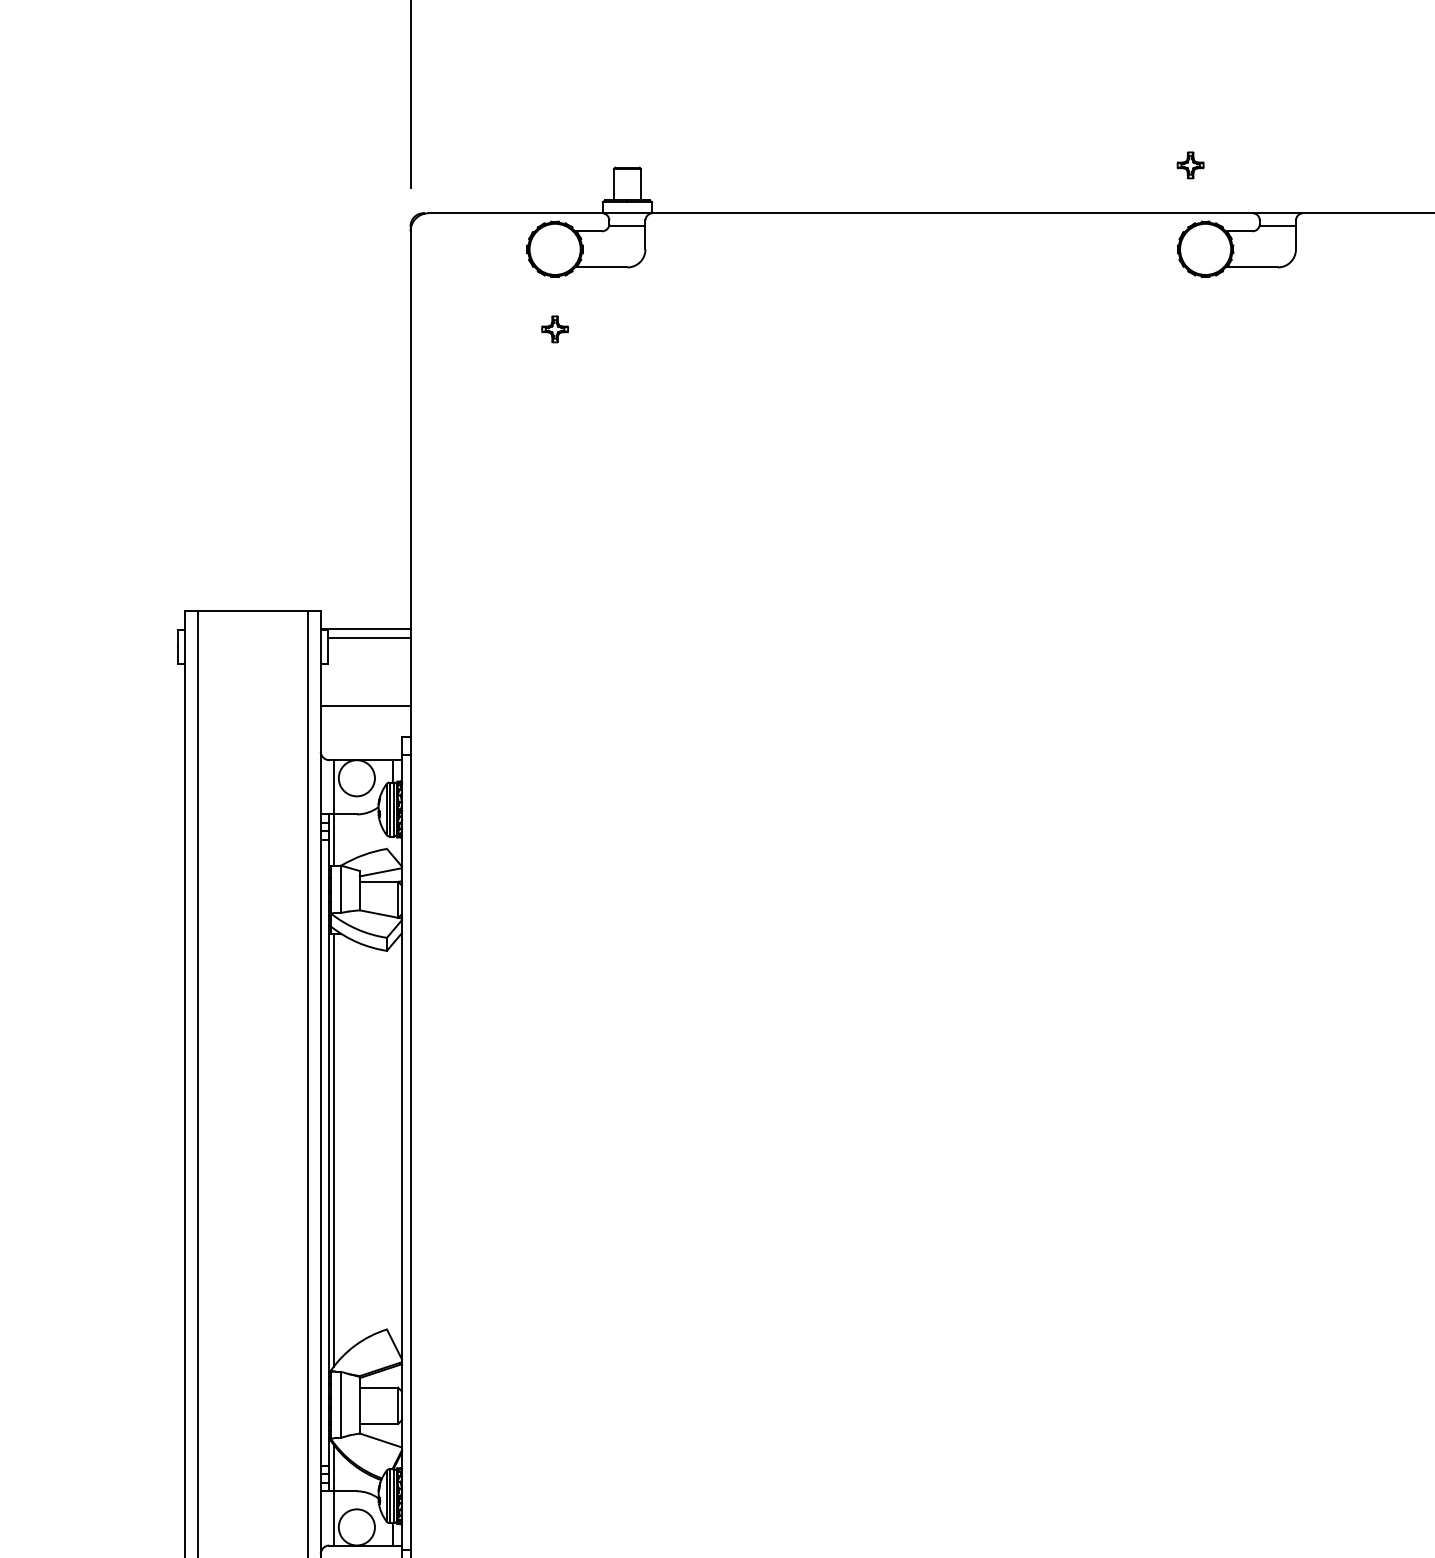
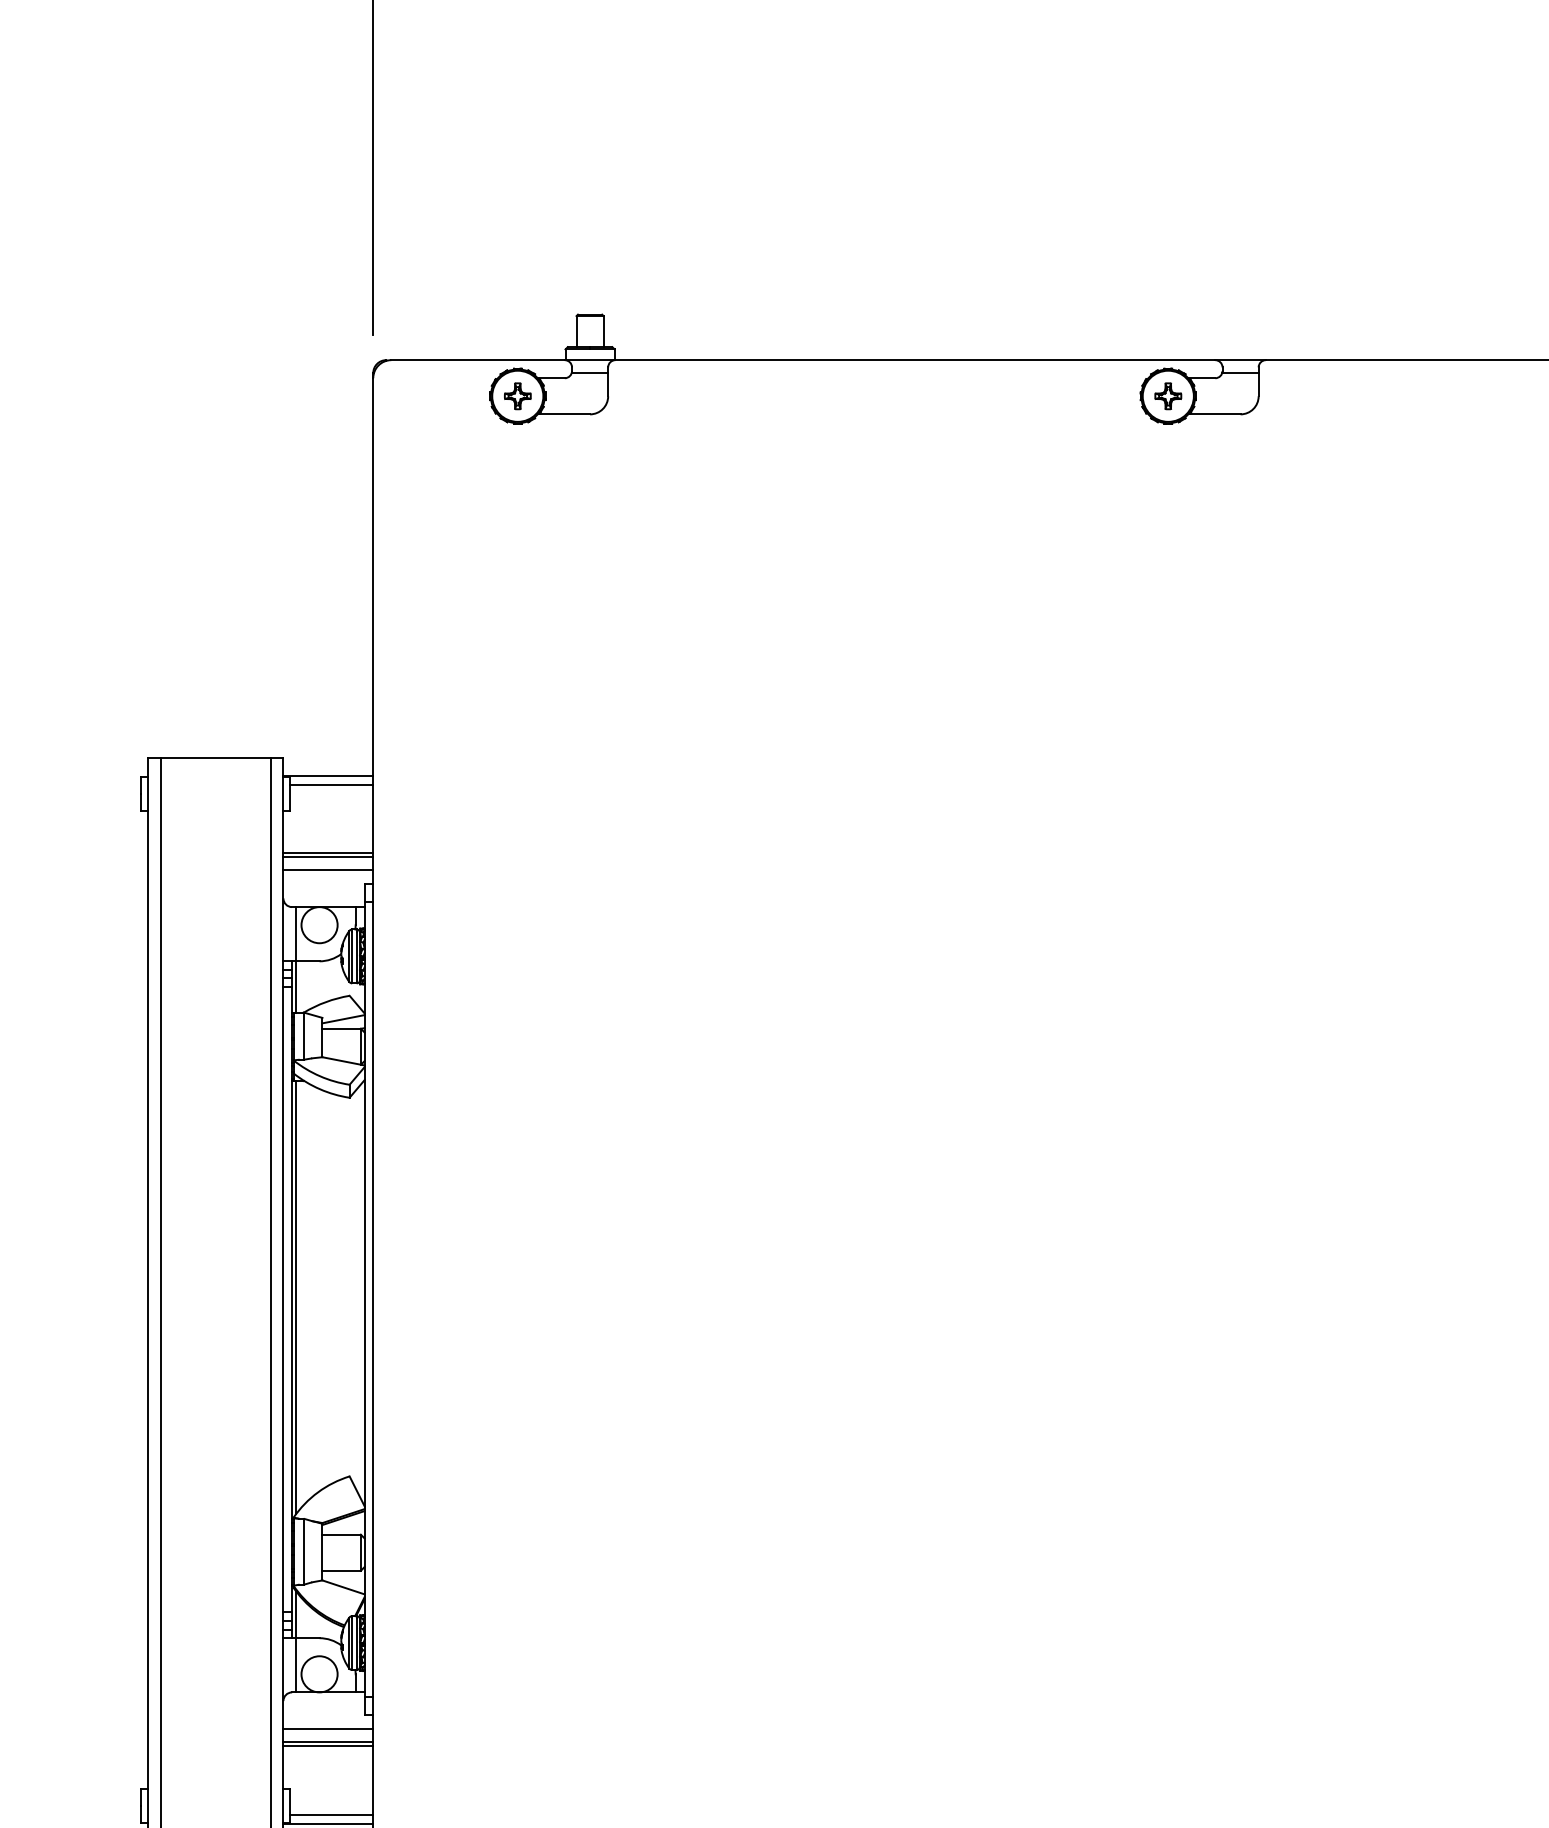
part: (1190, 165) -> (1168, 396), moved
part: (554, 329) -> (517, 396), moved
line: (365, 710) -> (328, 857), added
line: (365, 723) -> (328, 870), added

